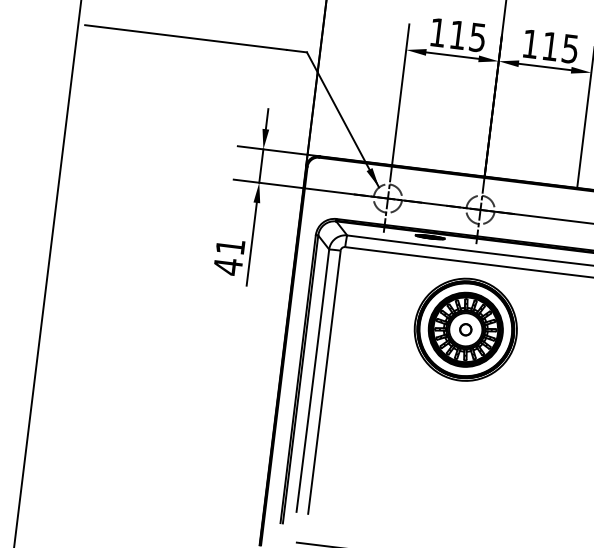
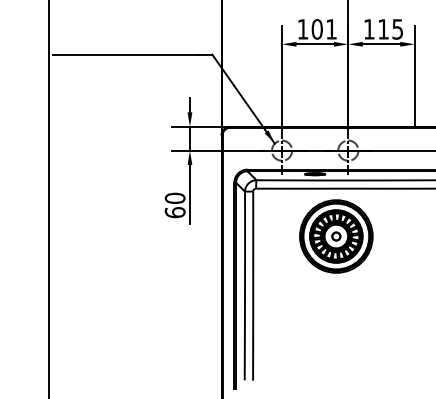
text: (466, 36) -> (323, 29), 115 -> 101
text: (228, 256) -> (174, 205), 41 -> 60
part: (466, 329) -> (336, 236), moved

